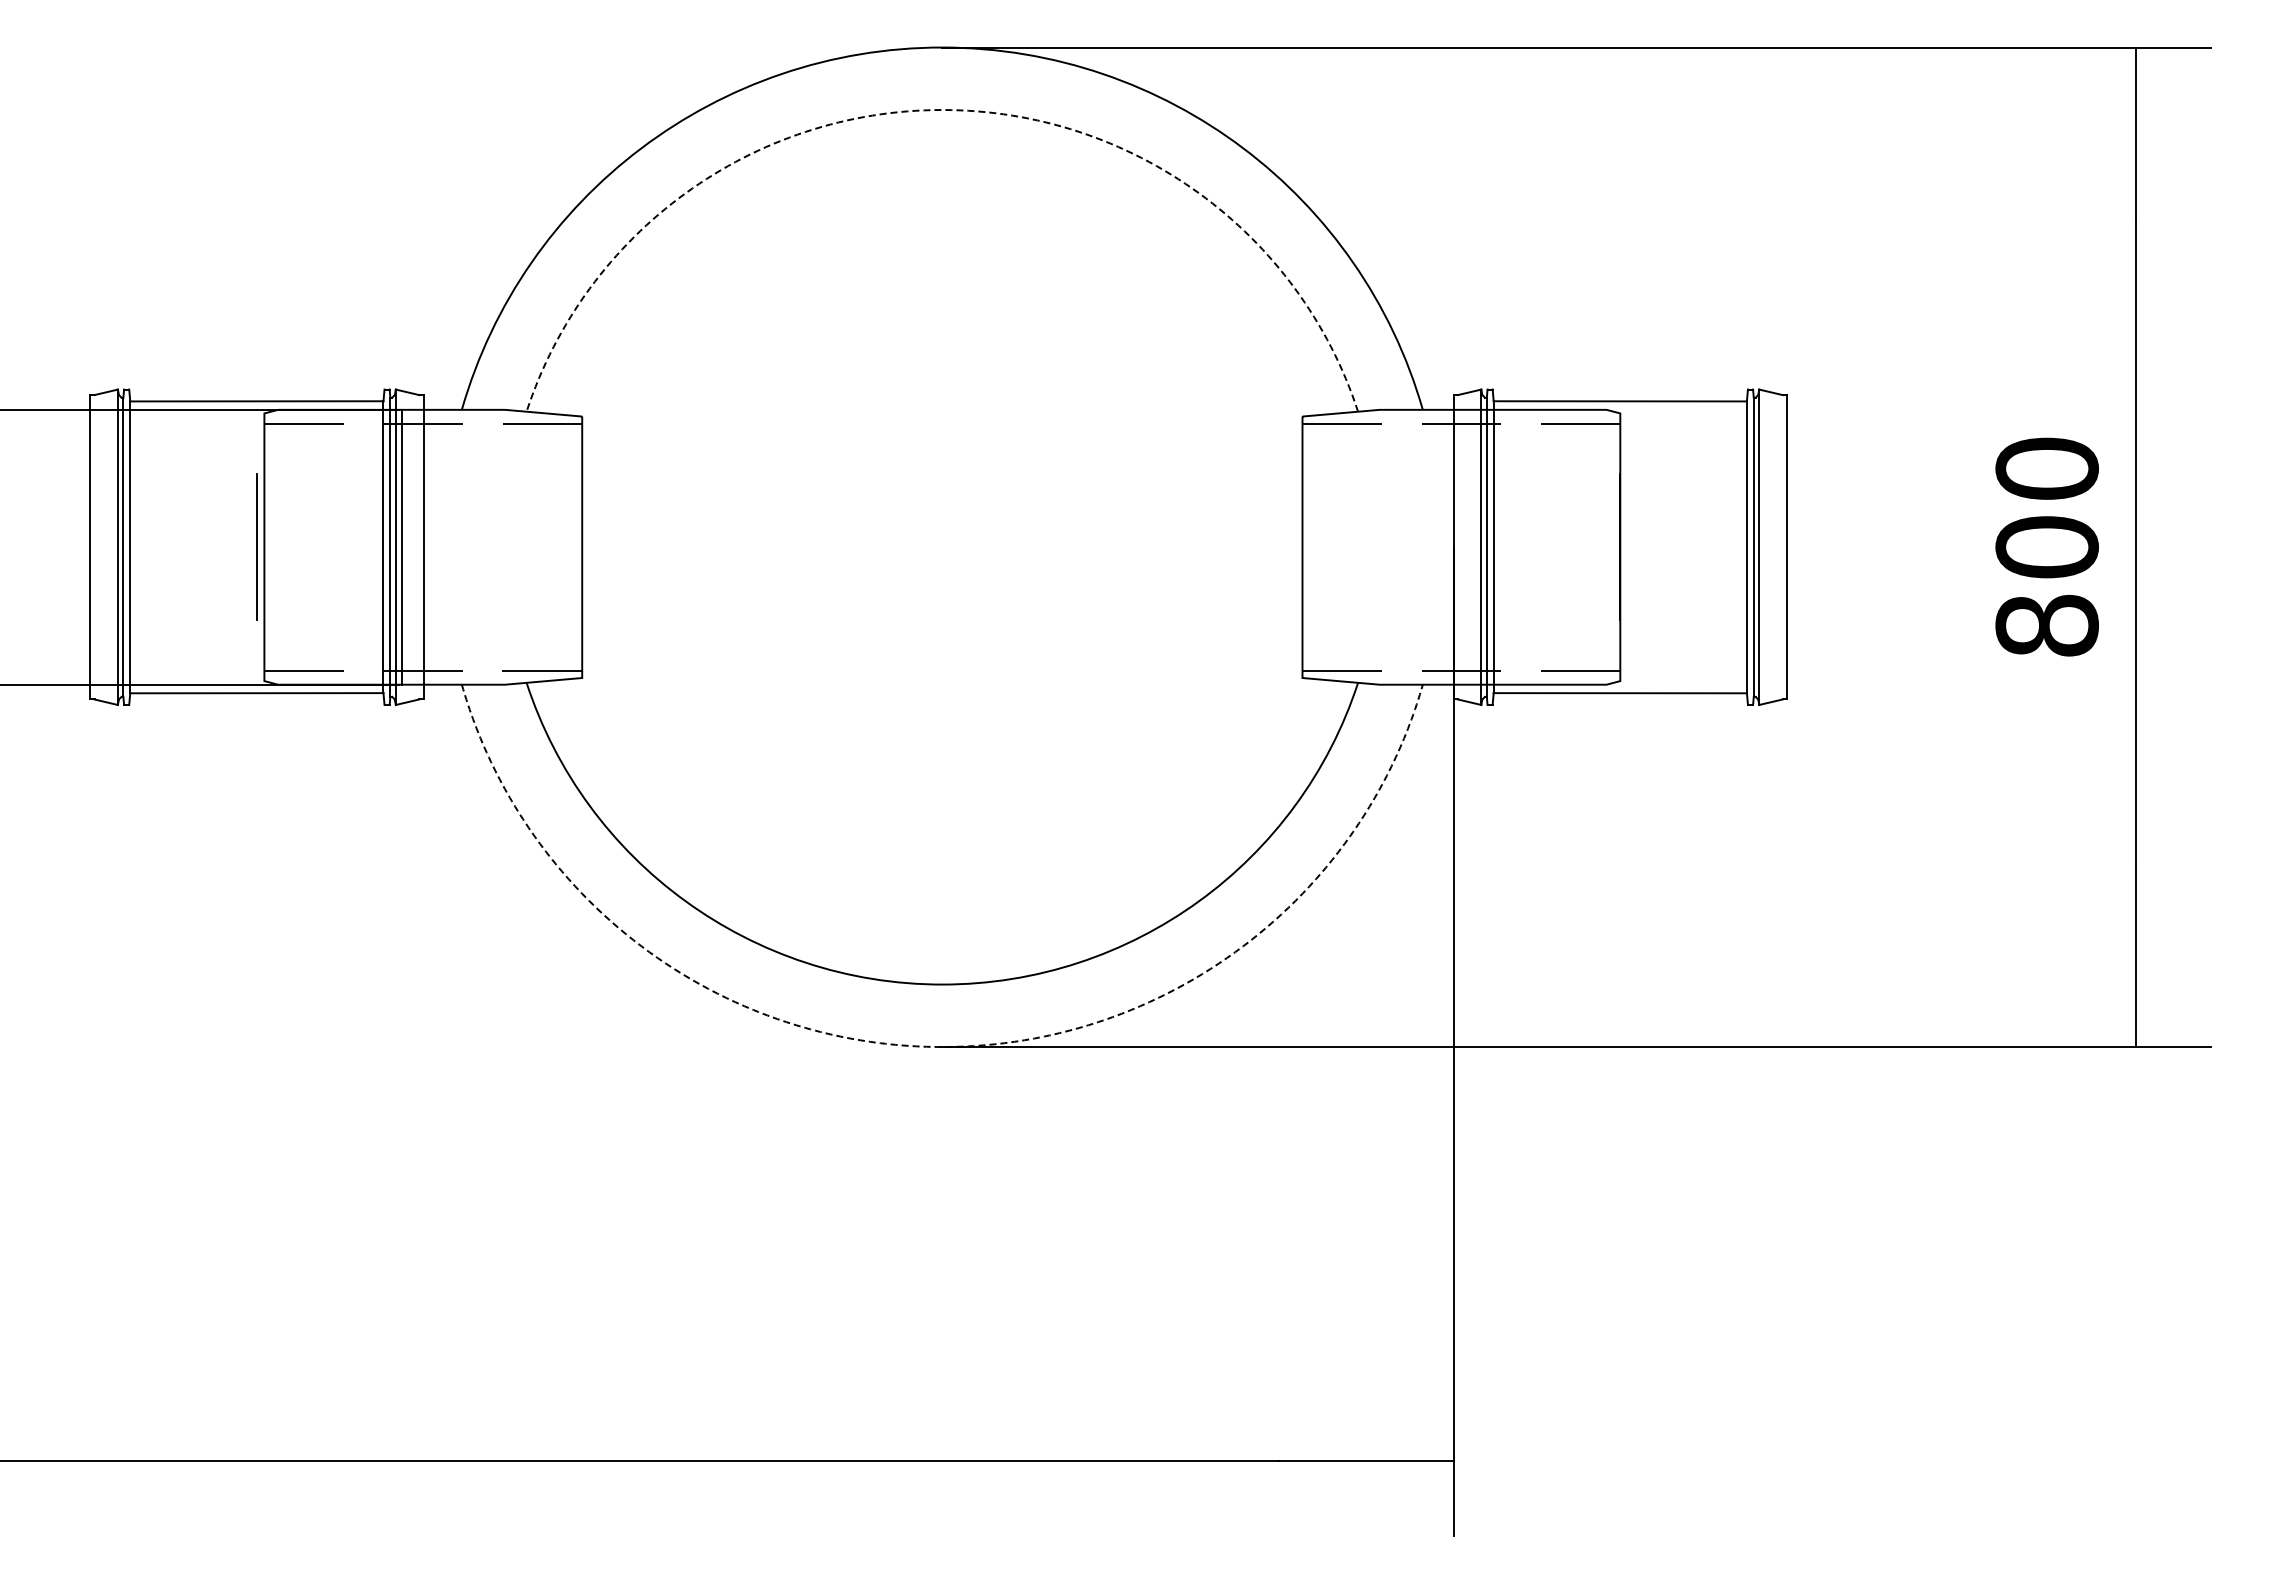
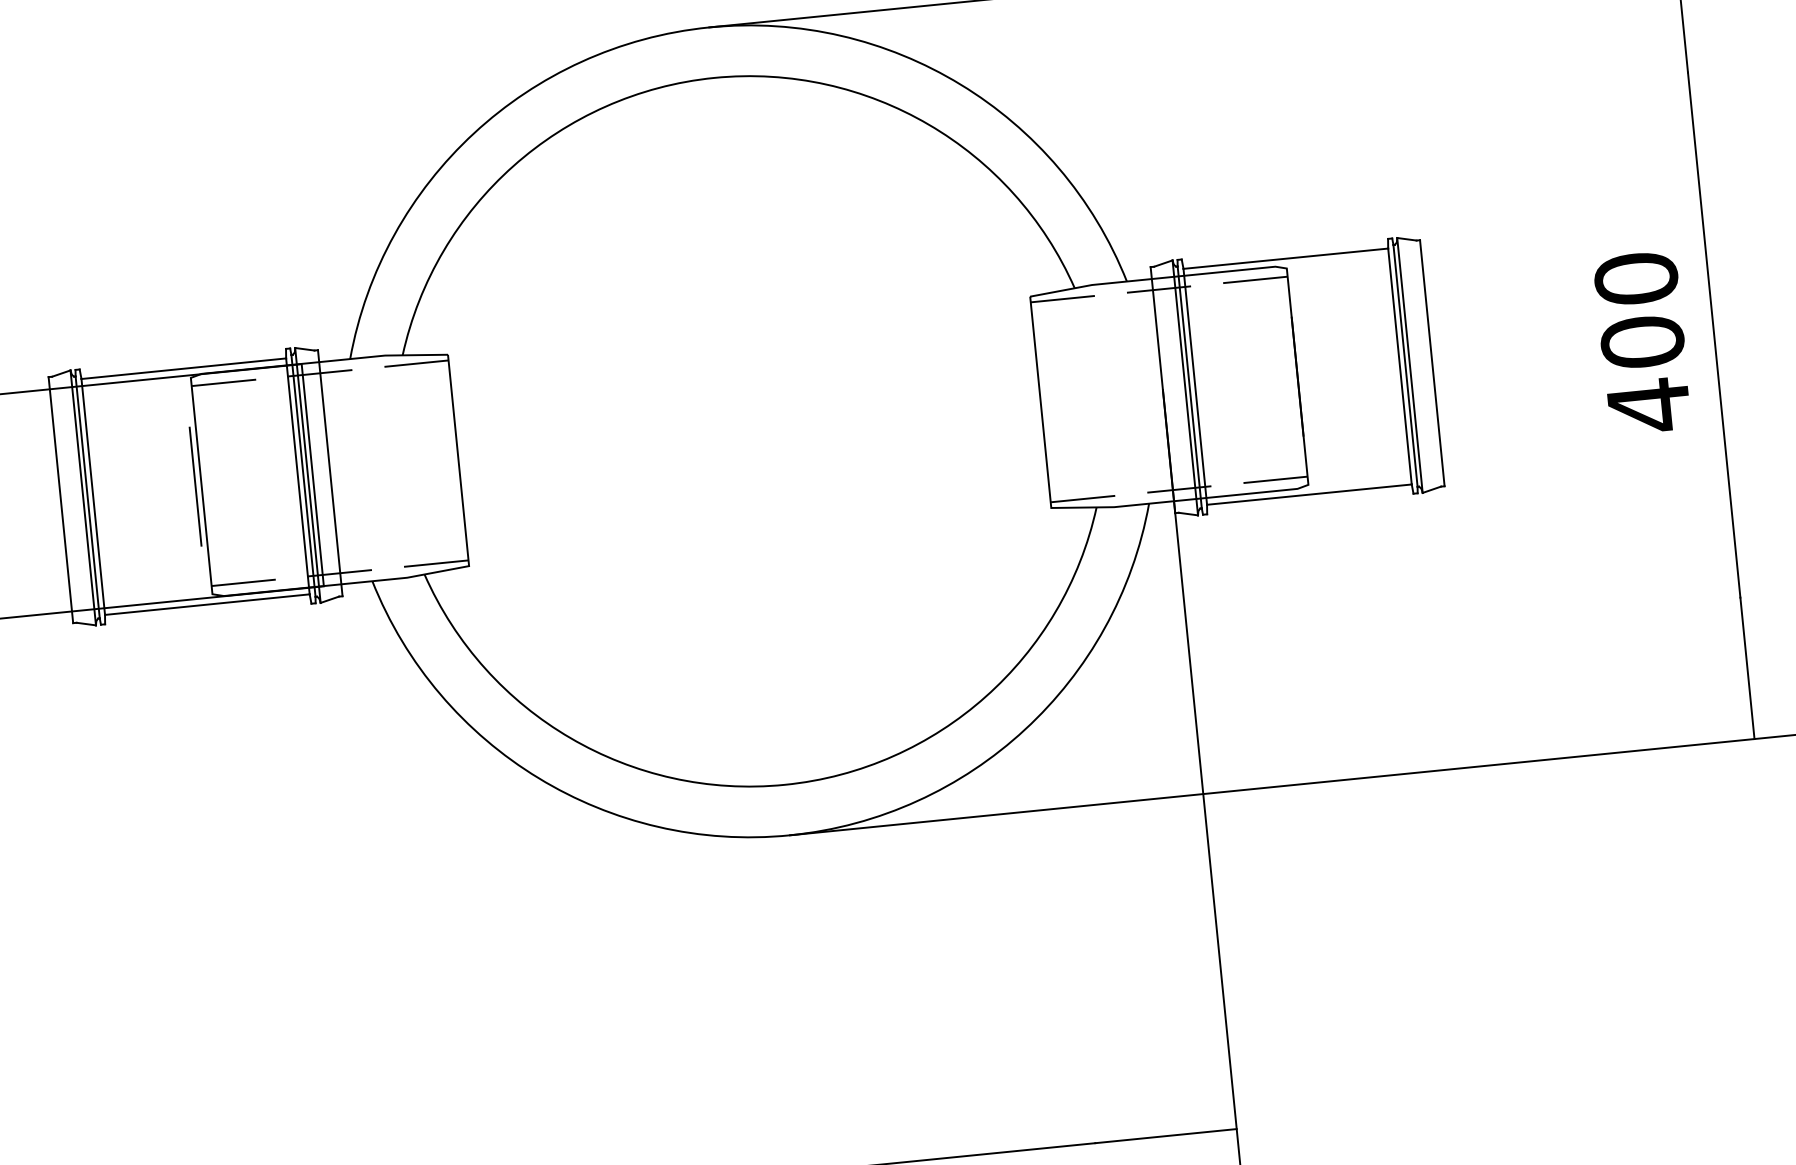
arc: (942, 110) -> (714, 78), dashed -> solid
text: (2046, 625) -> (1648, 405), 800 -> 400
arc: (942, 1047) -> (790, 835), dashed -> solid

